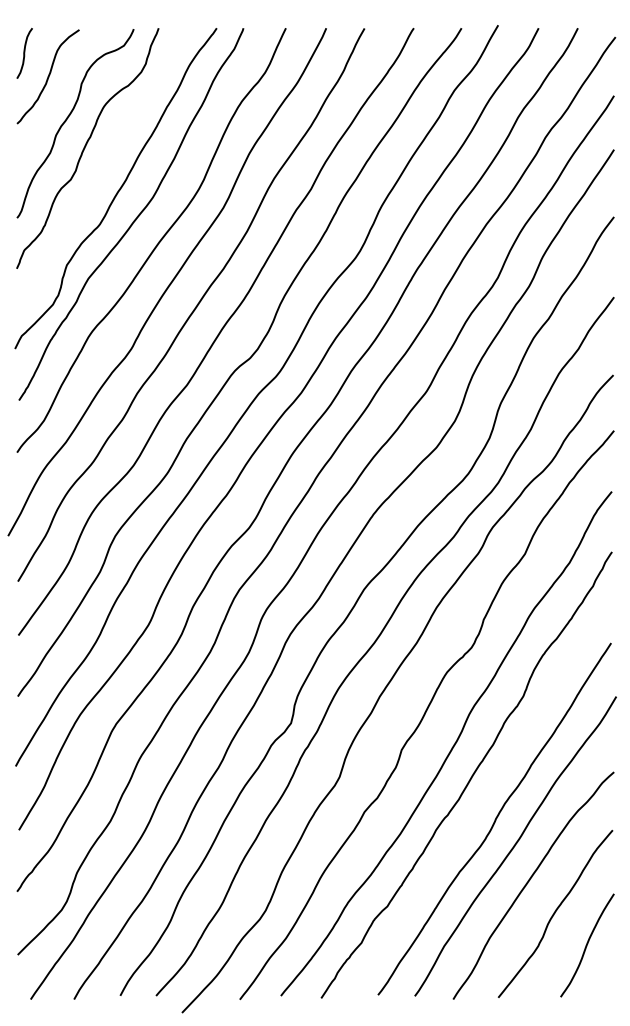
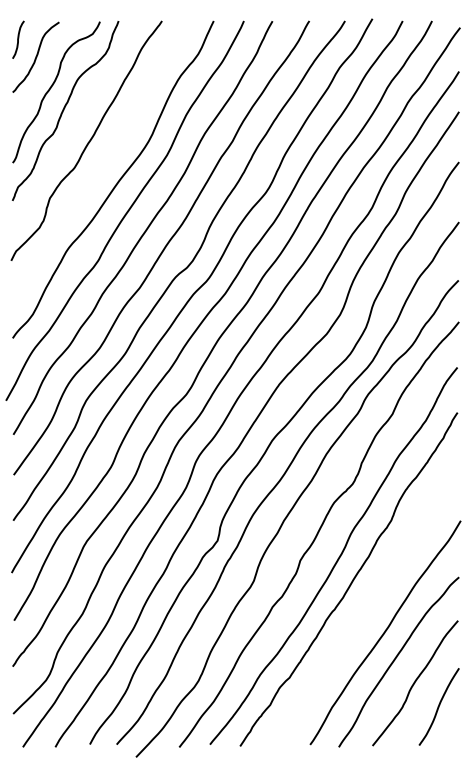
curve: (135, 217) -> (101, 162), removed
curve: (494, 819) -> (369, 612), removed

